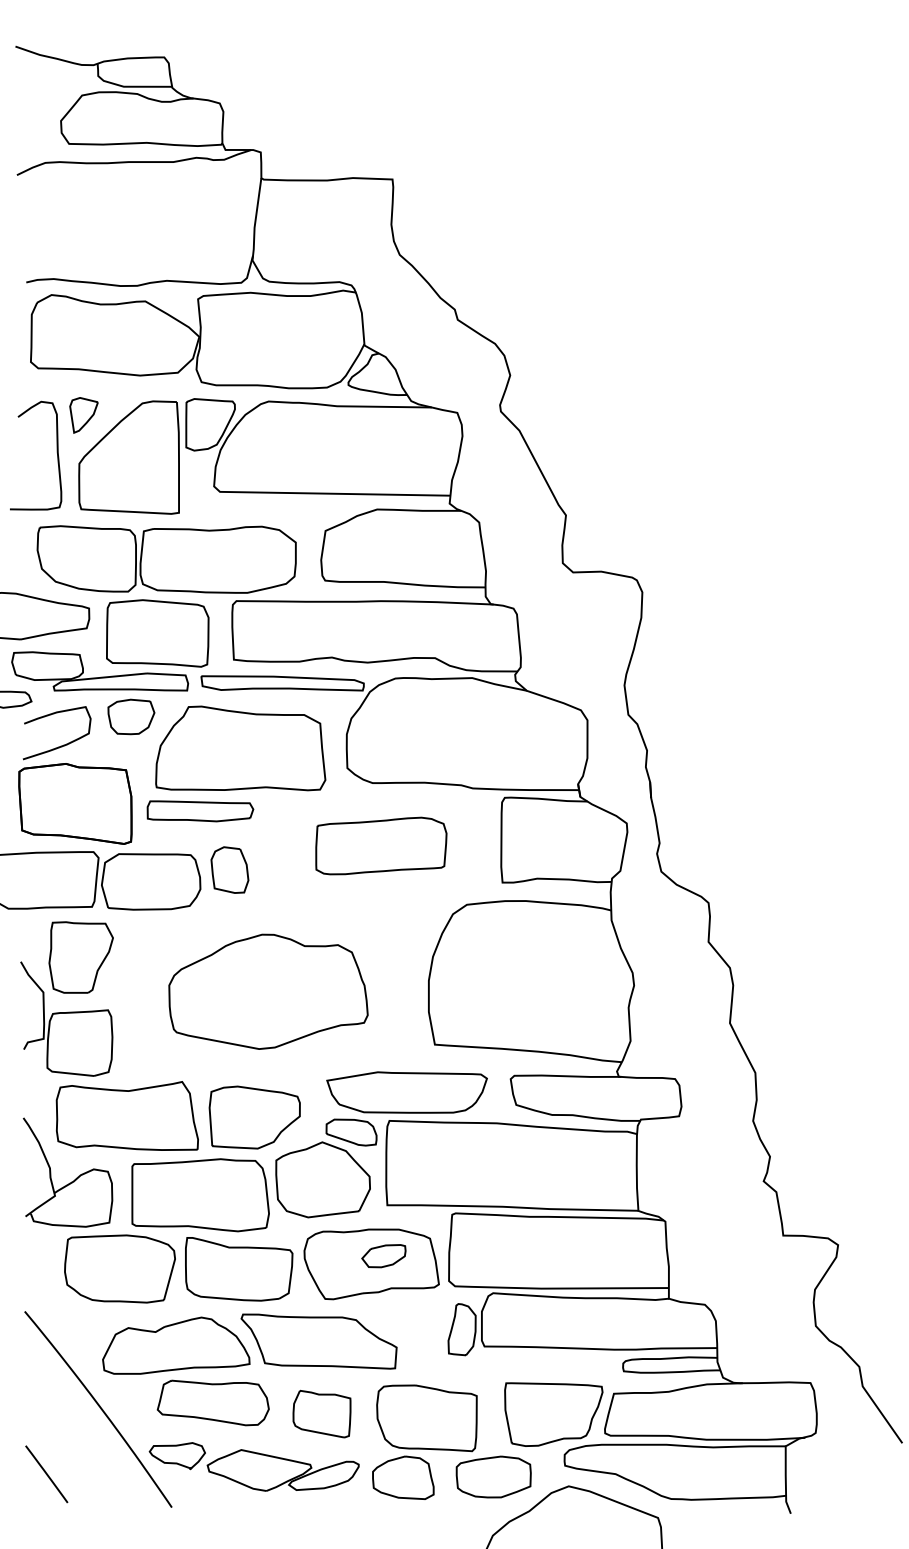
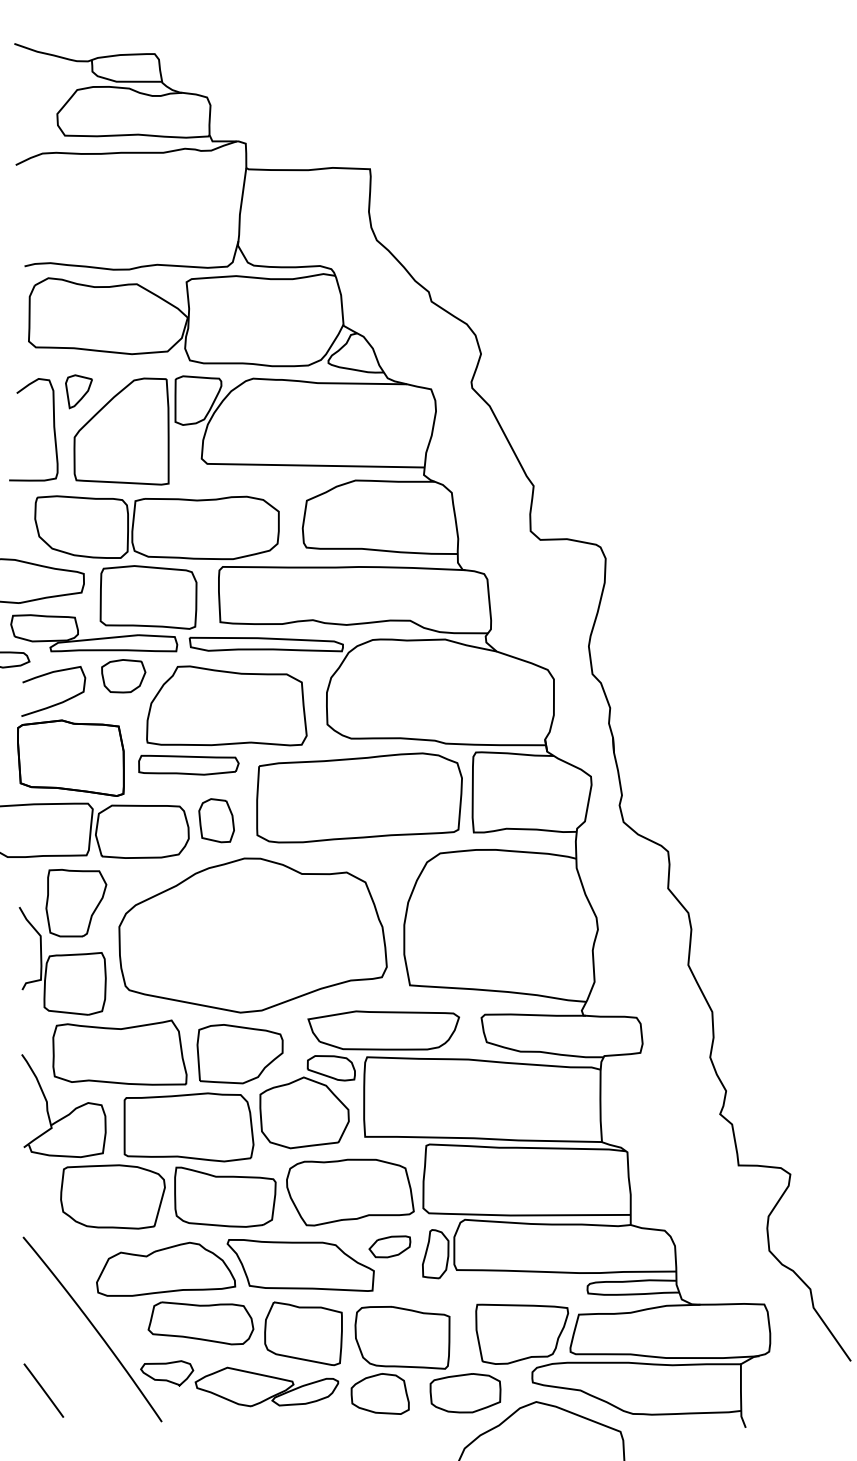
part: (381, 845) -> (359, 797), size x1.67
part: (267, 991) -> (252, 935), size x1.43
part: (383, 1255) -> (389, 1246), moved
part: (321, 1413) -> (303, 1333), size x1.43

